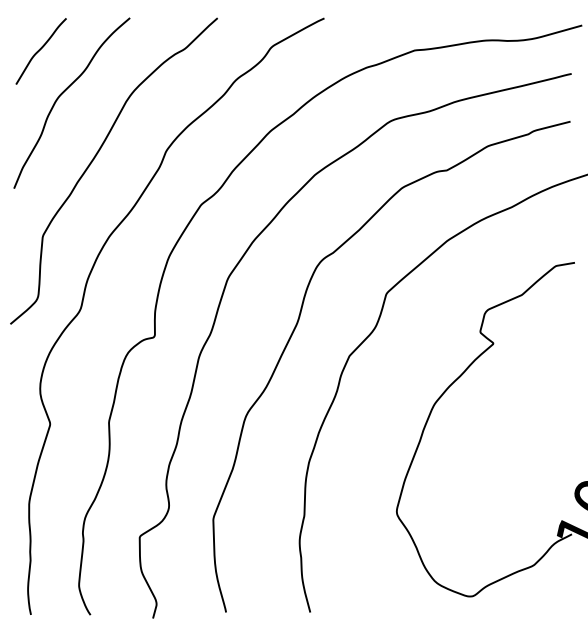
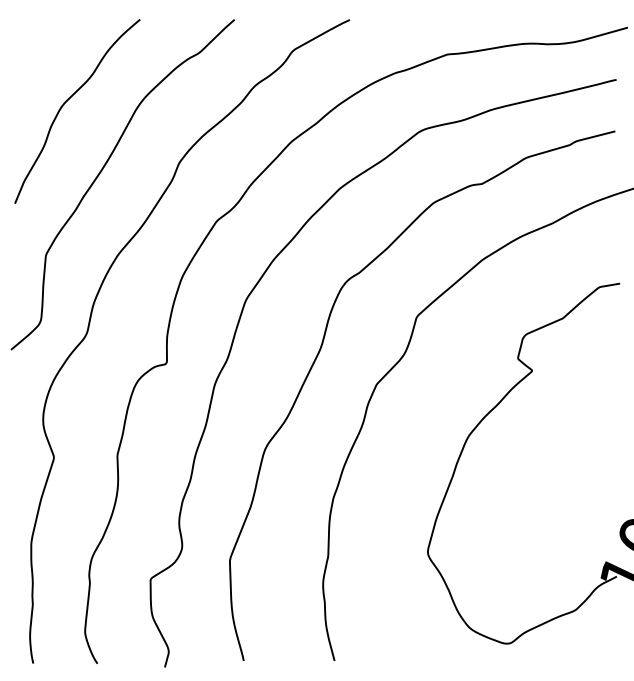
curve: (40, 50) -> (43, 54), removed

